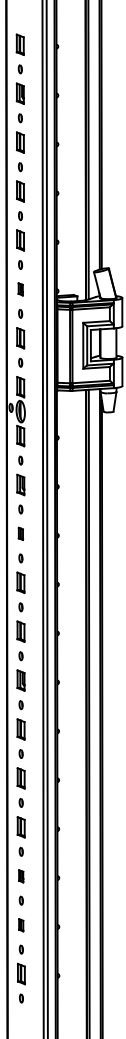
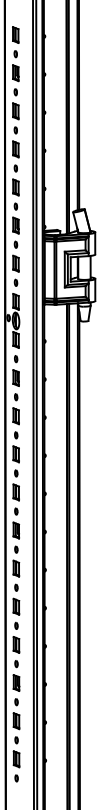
part: (20, 289) -> (15, 225), size x1.67
part: (20, 533) -> (15, 415), size x1.67
part: (20, 876) -> (15, 683), size x1.67
part: (20, 925) -> (15, 721), size x1.67

